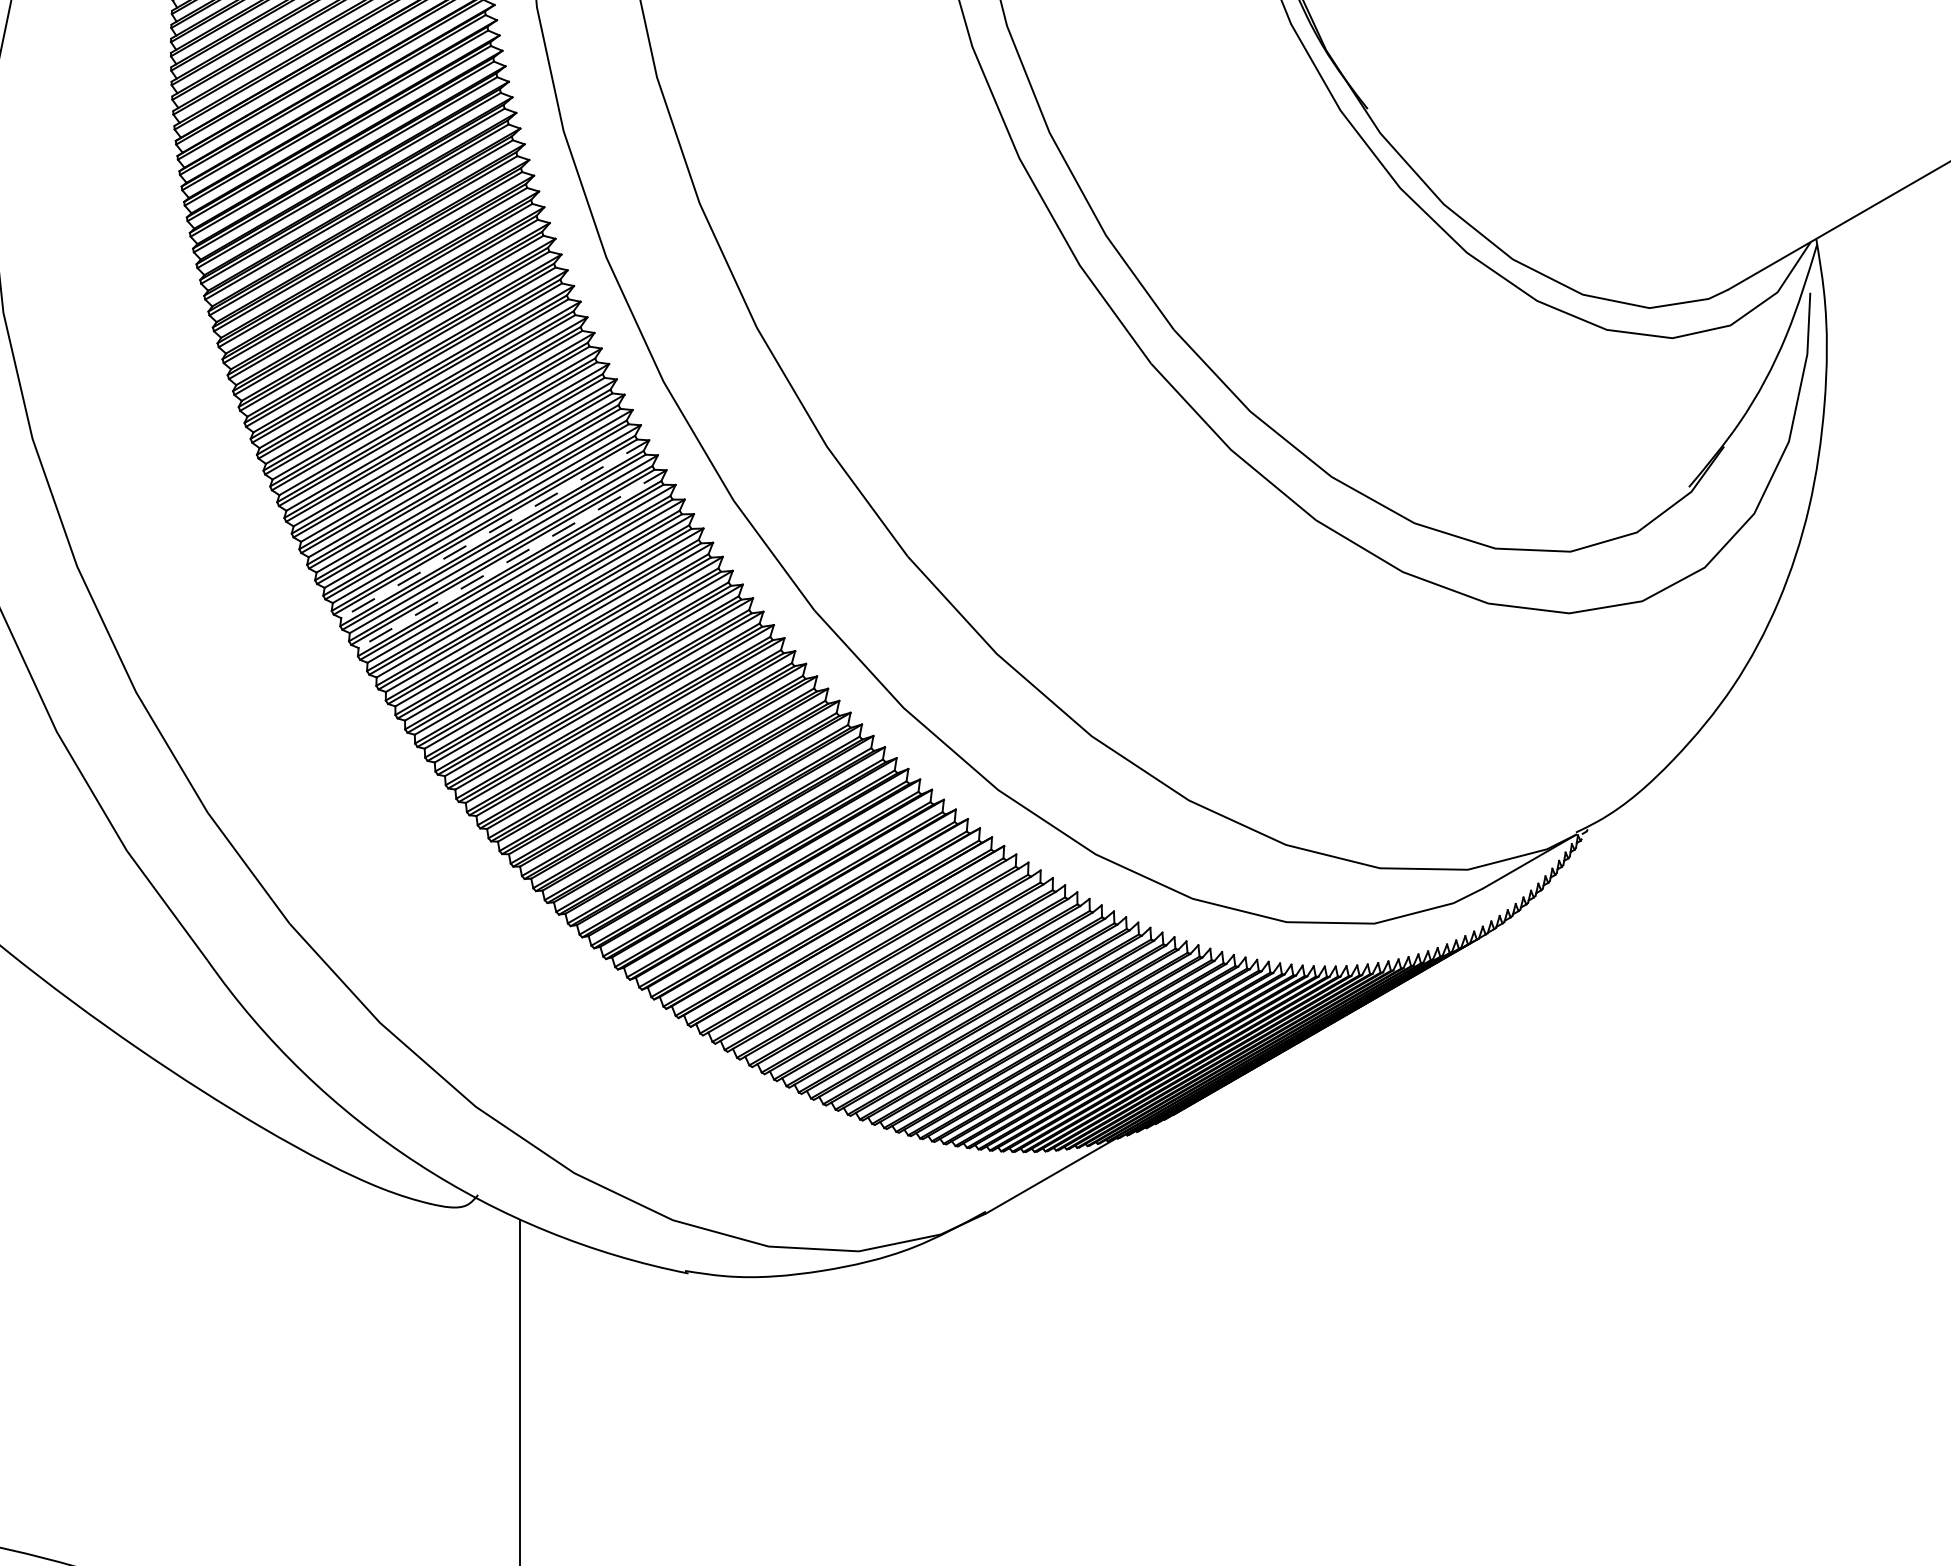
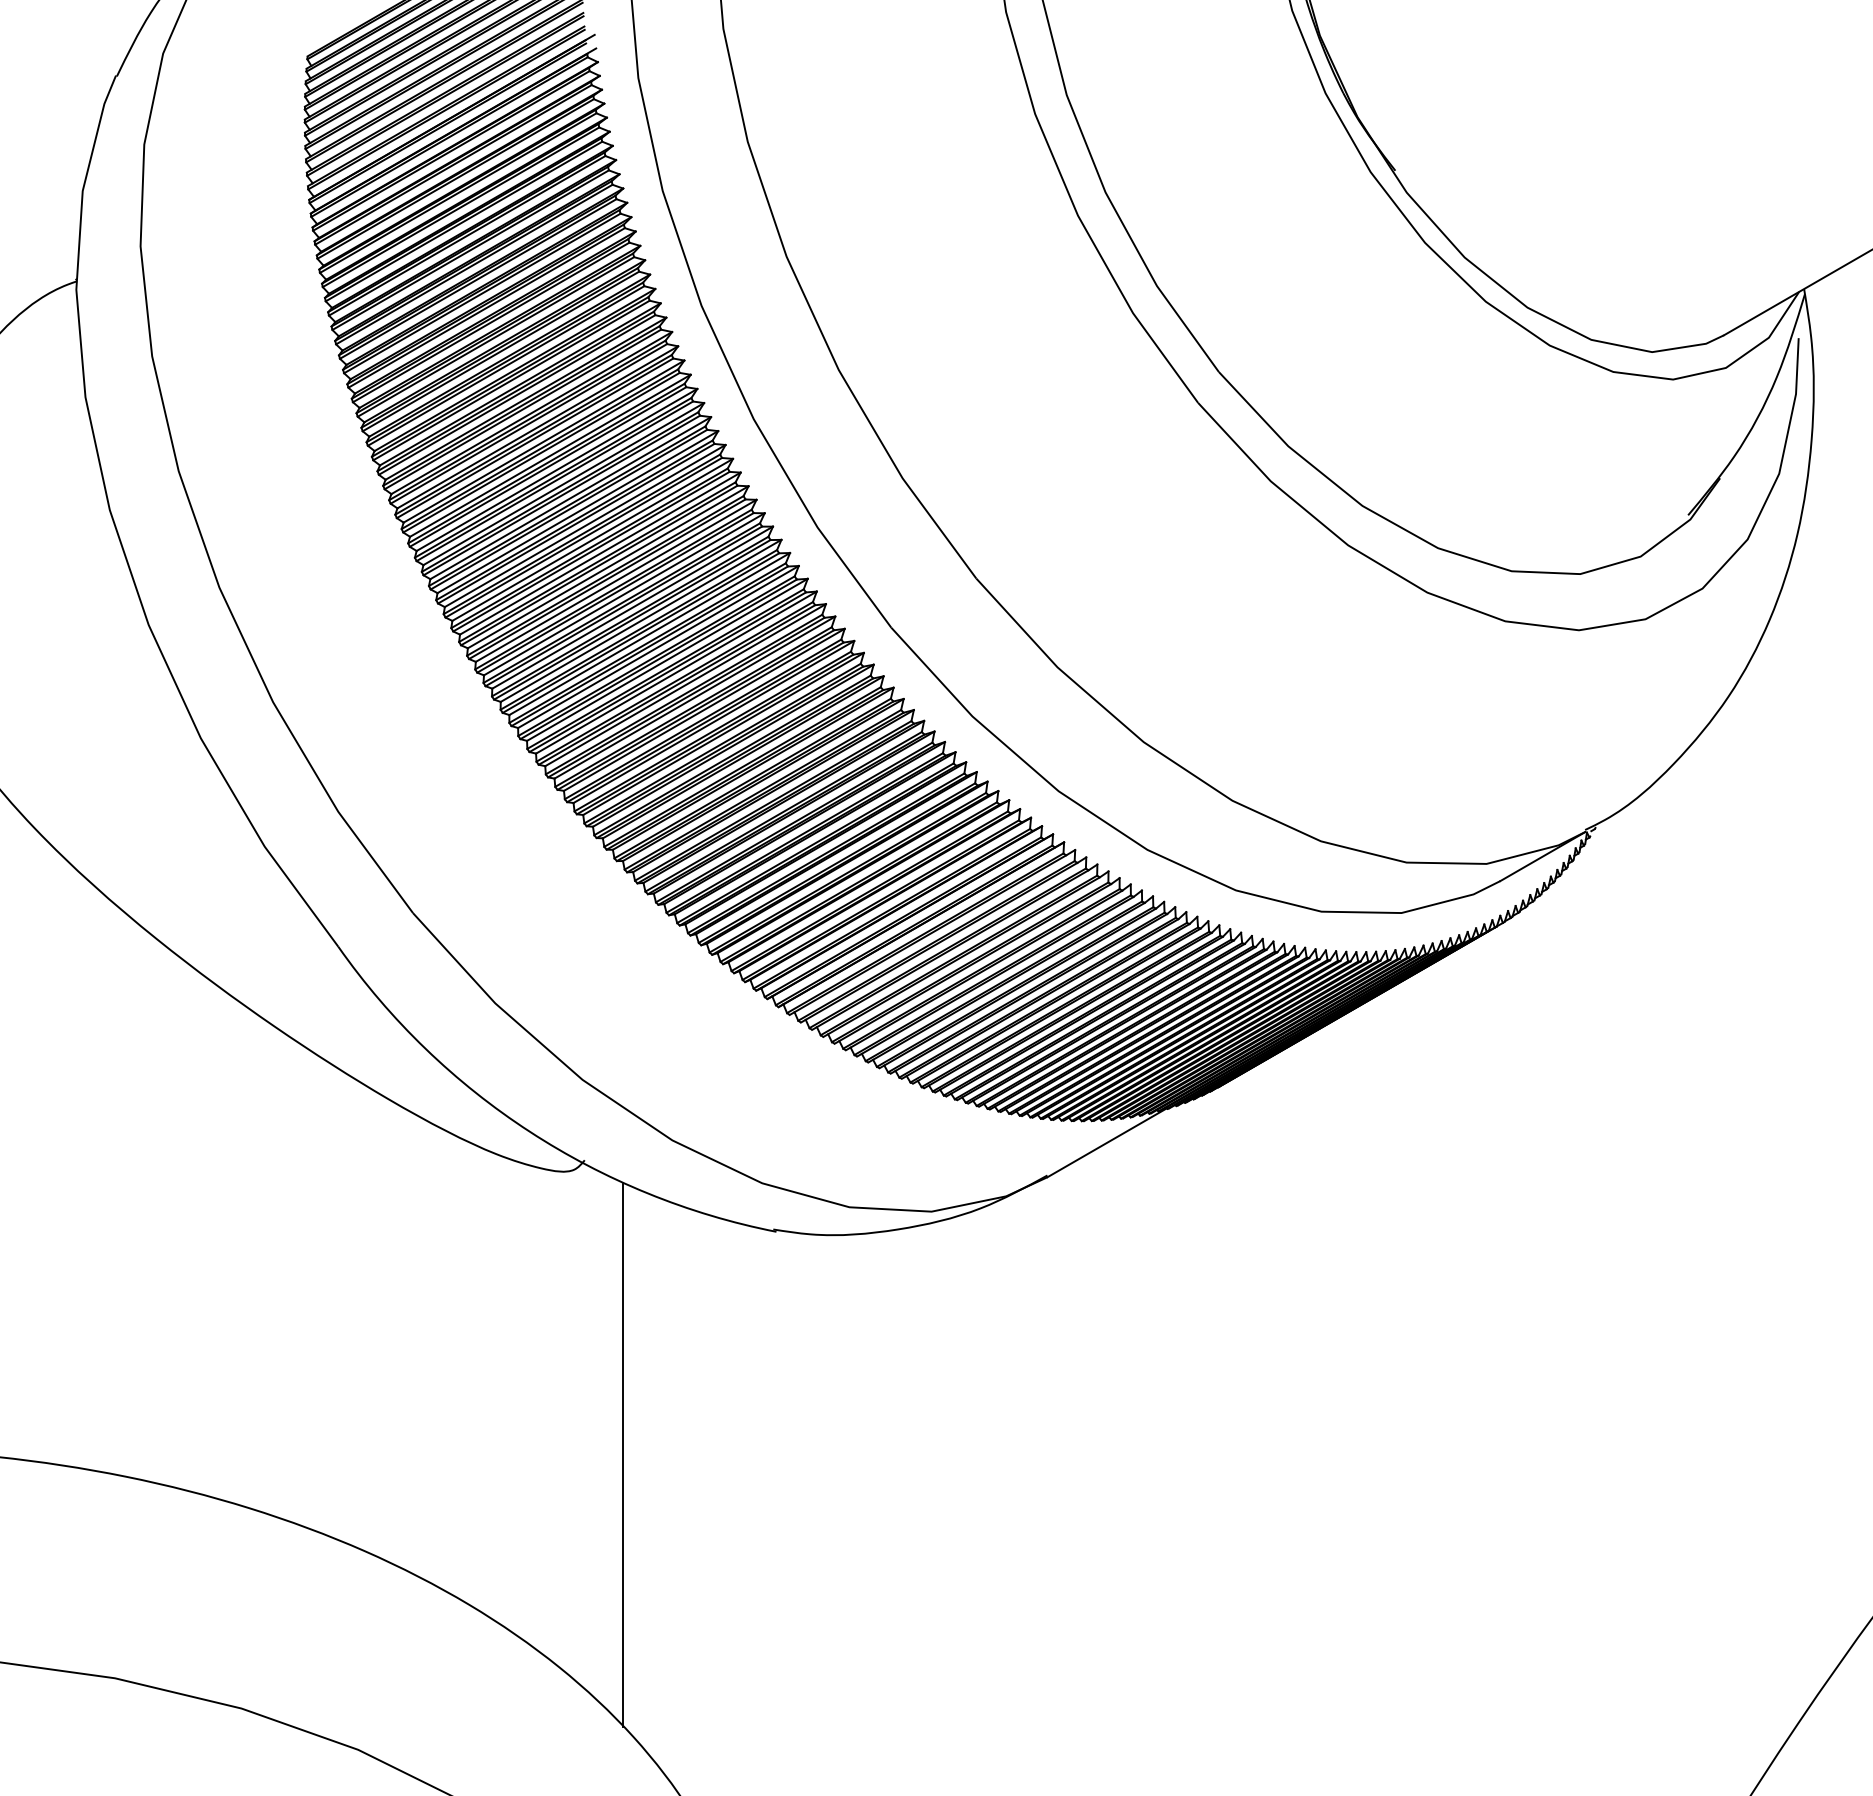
line: (494, 529) -> (599, 553), dashed -> solid
line: (511, 559) -> (615, 581), dashed -> solid

